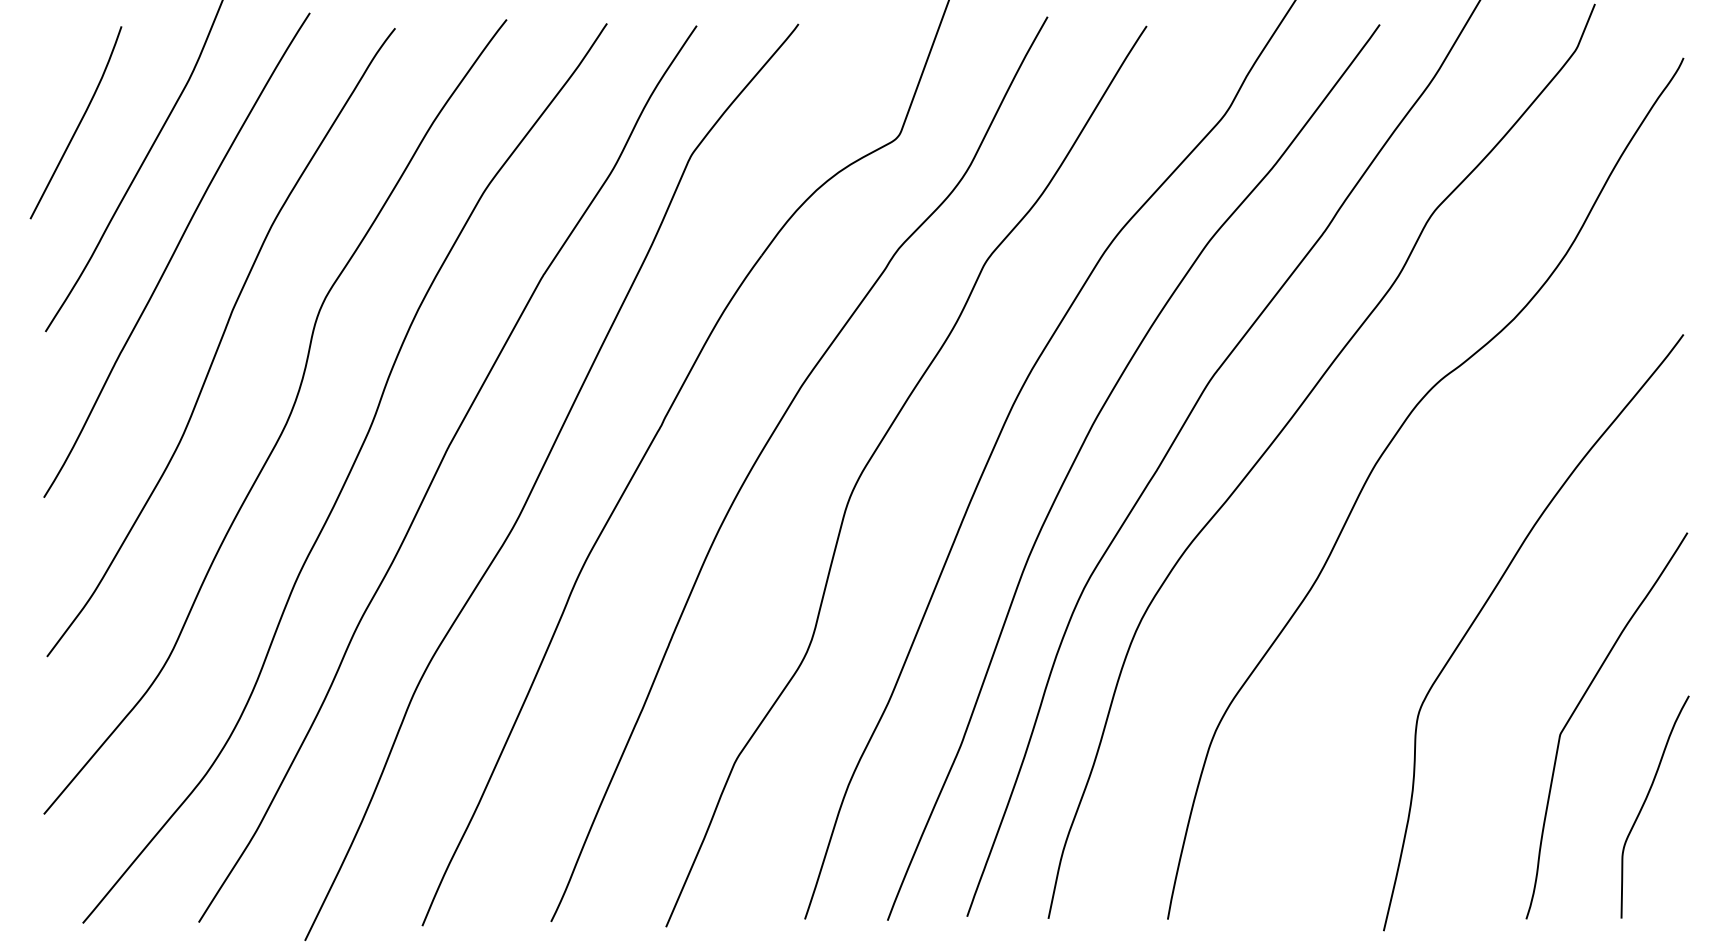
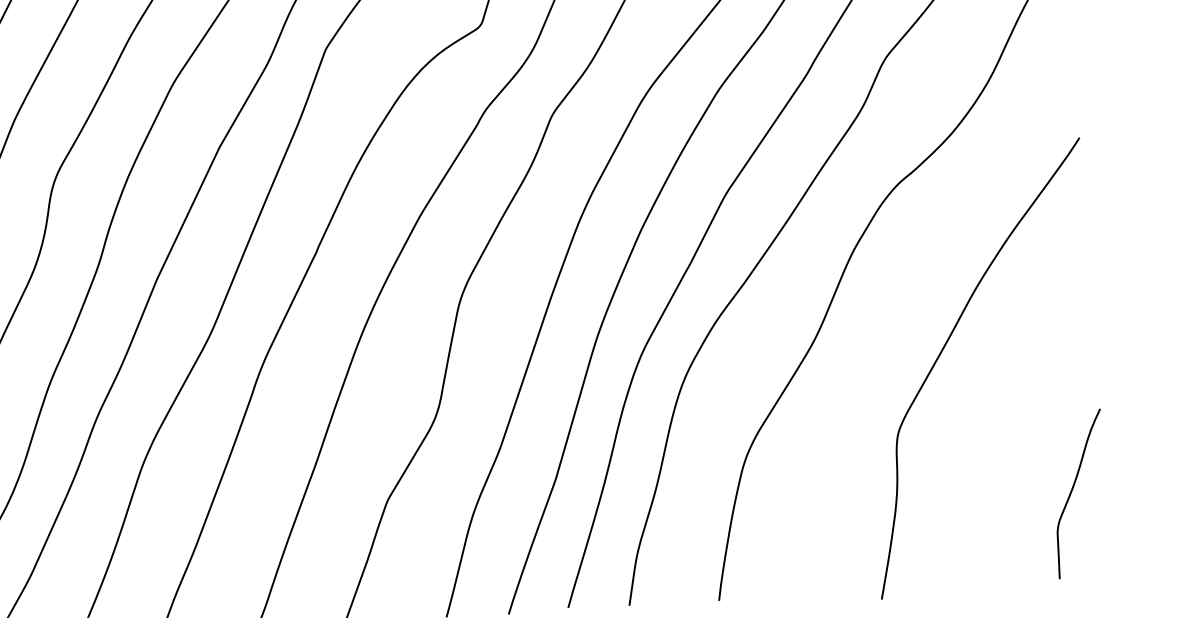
curve: (1578, 706) -> (1017, 421), removed

